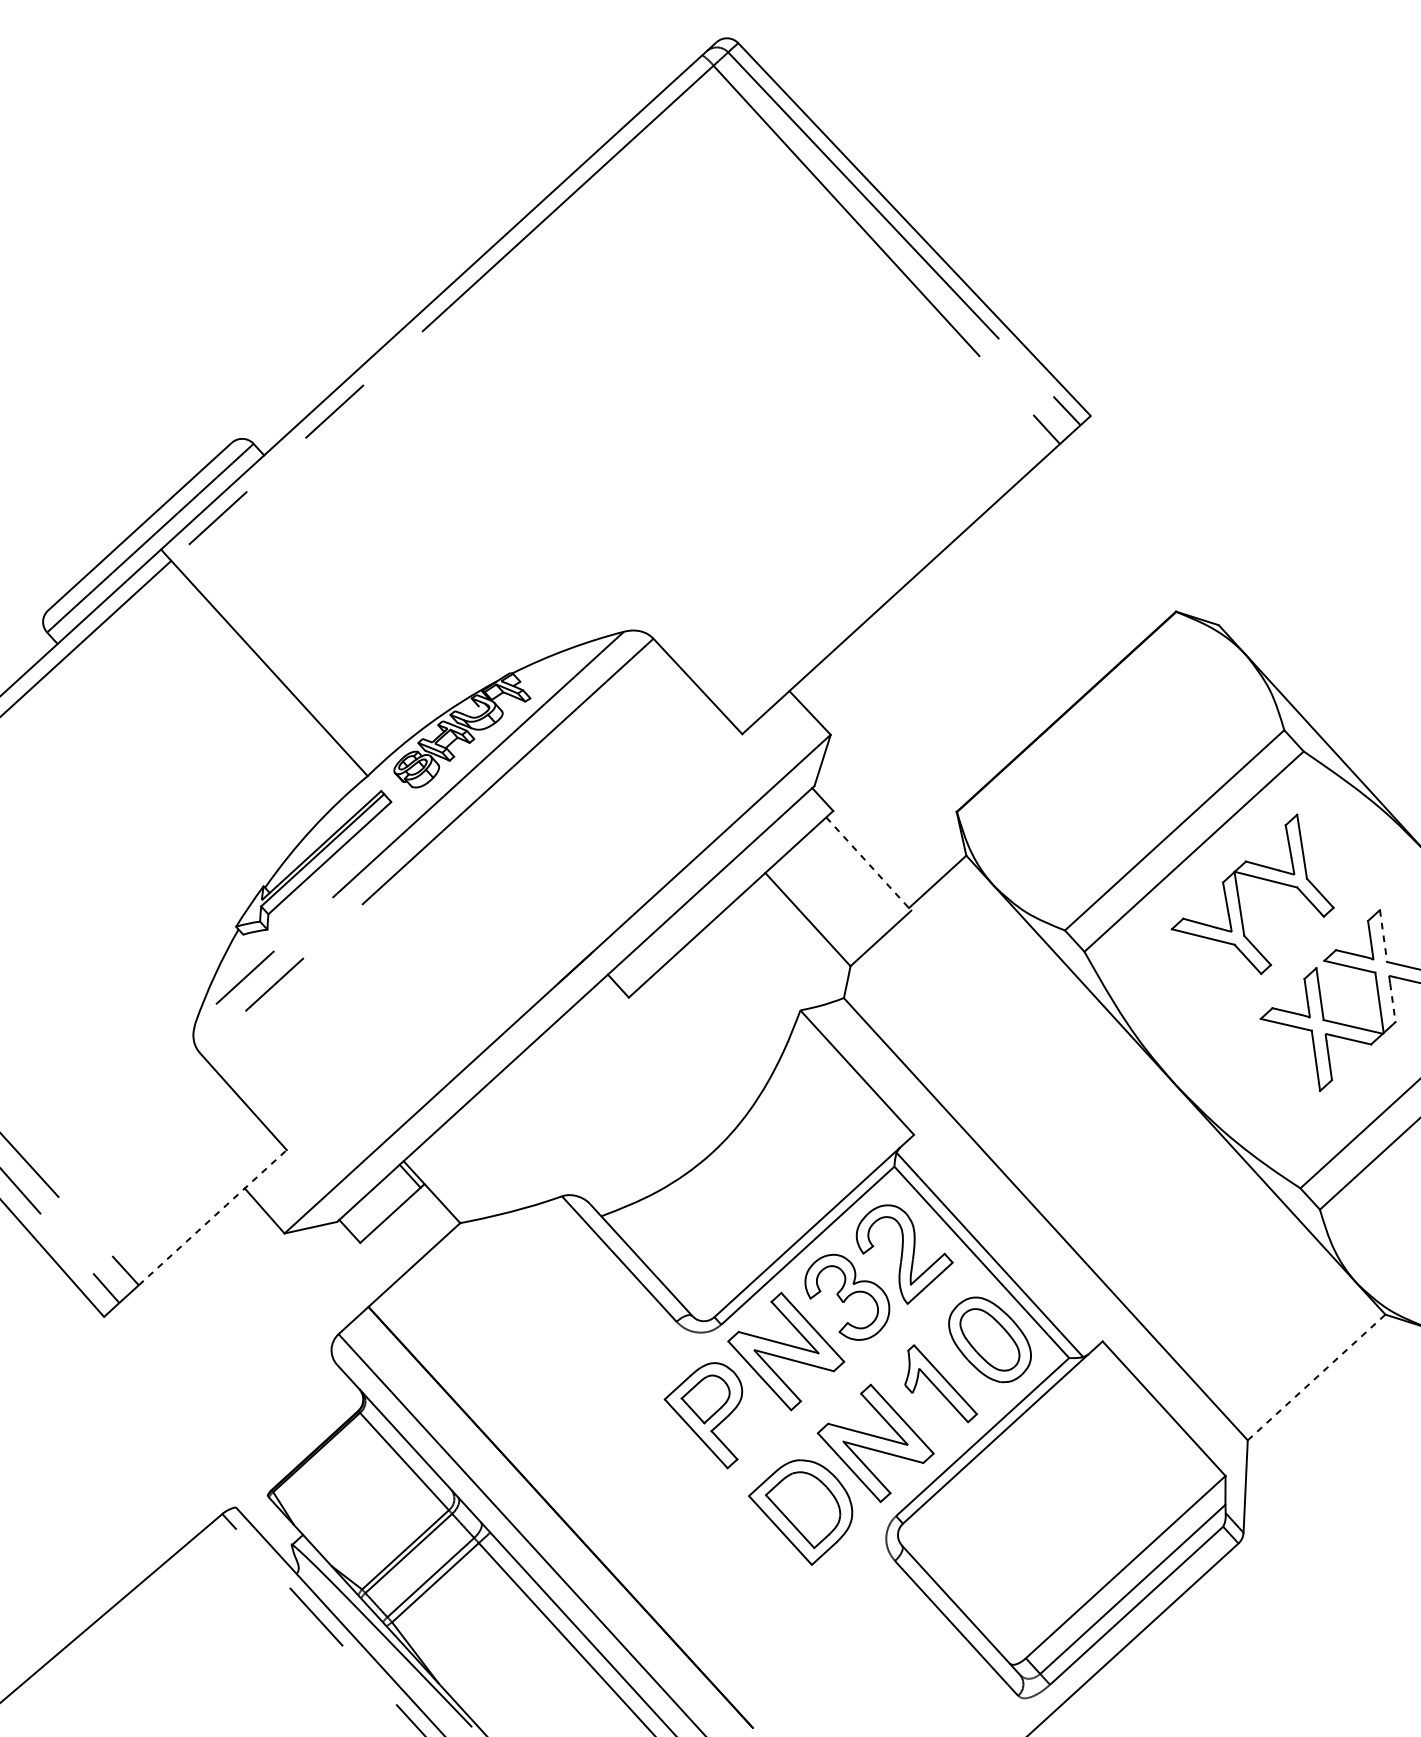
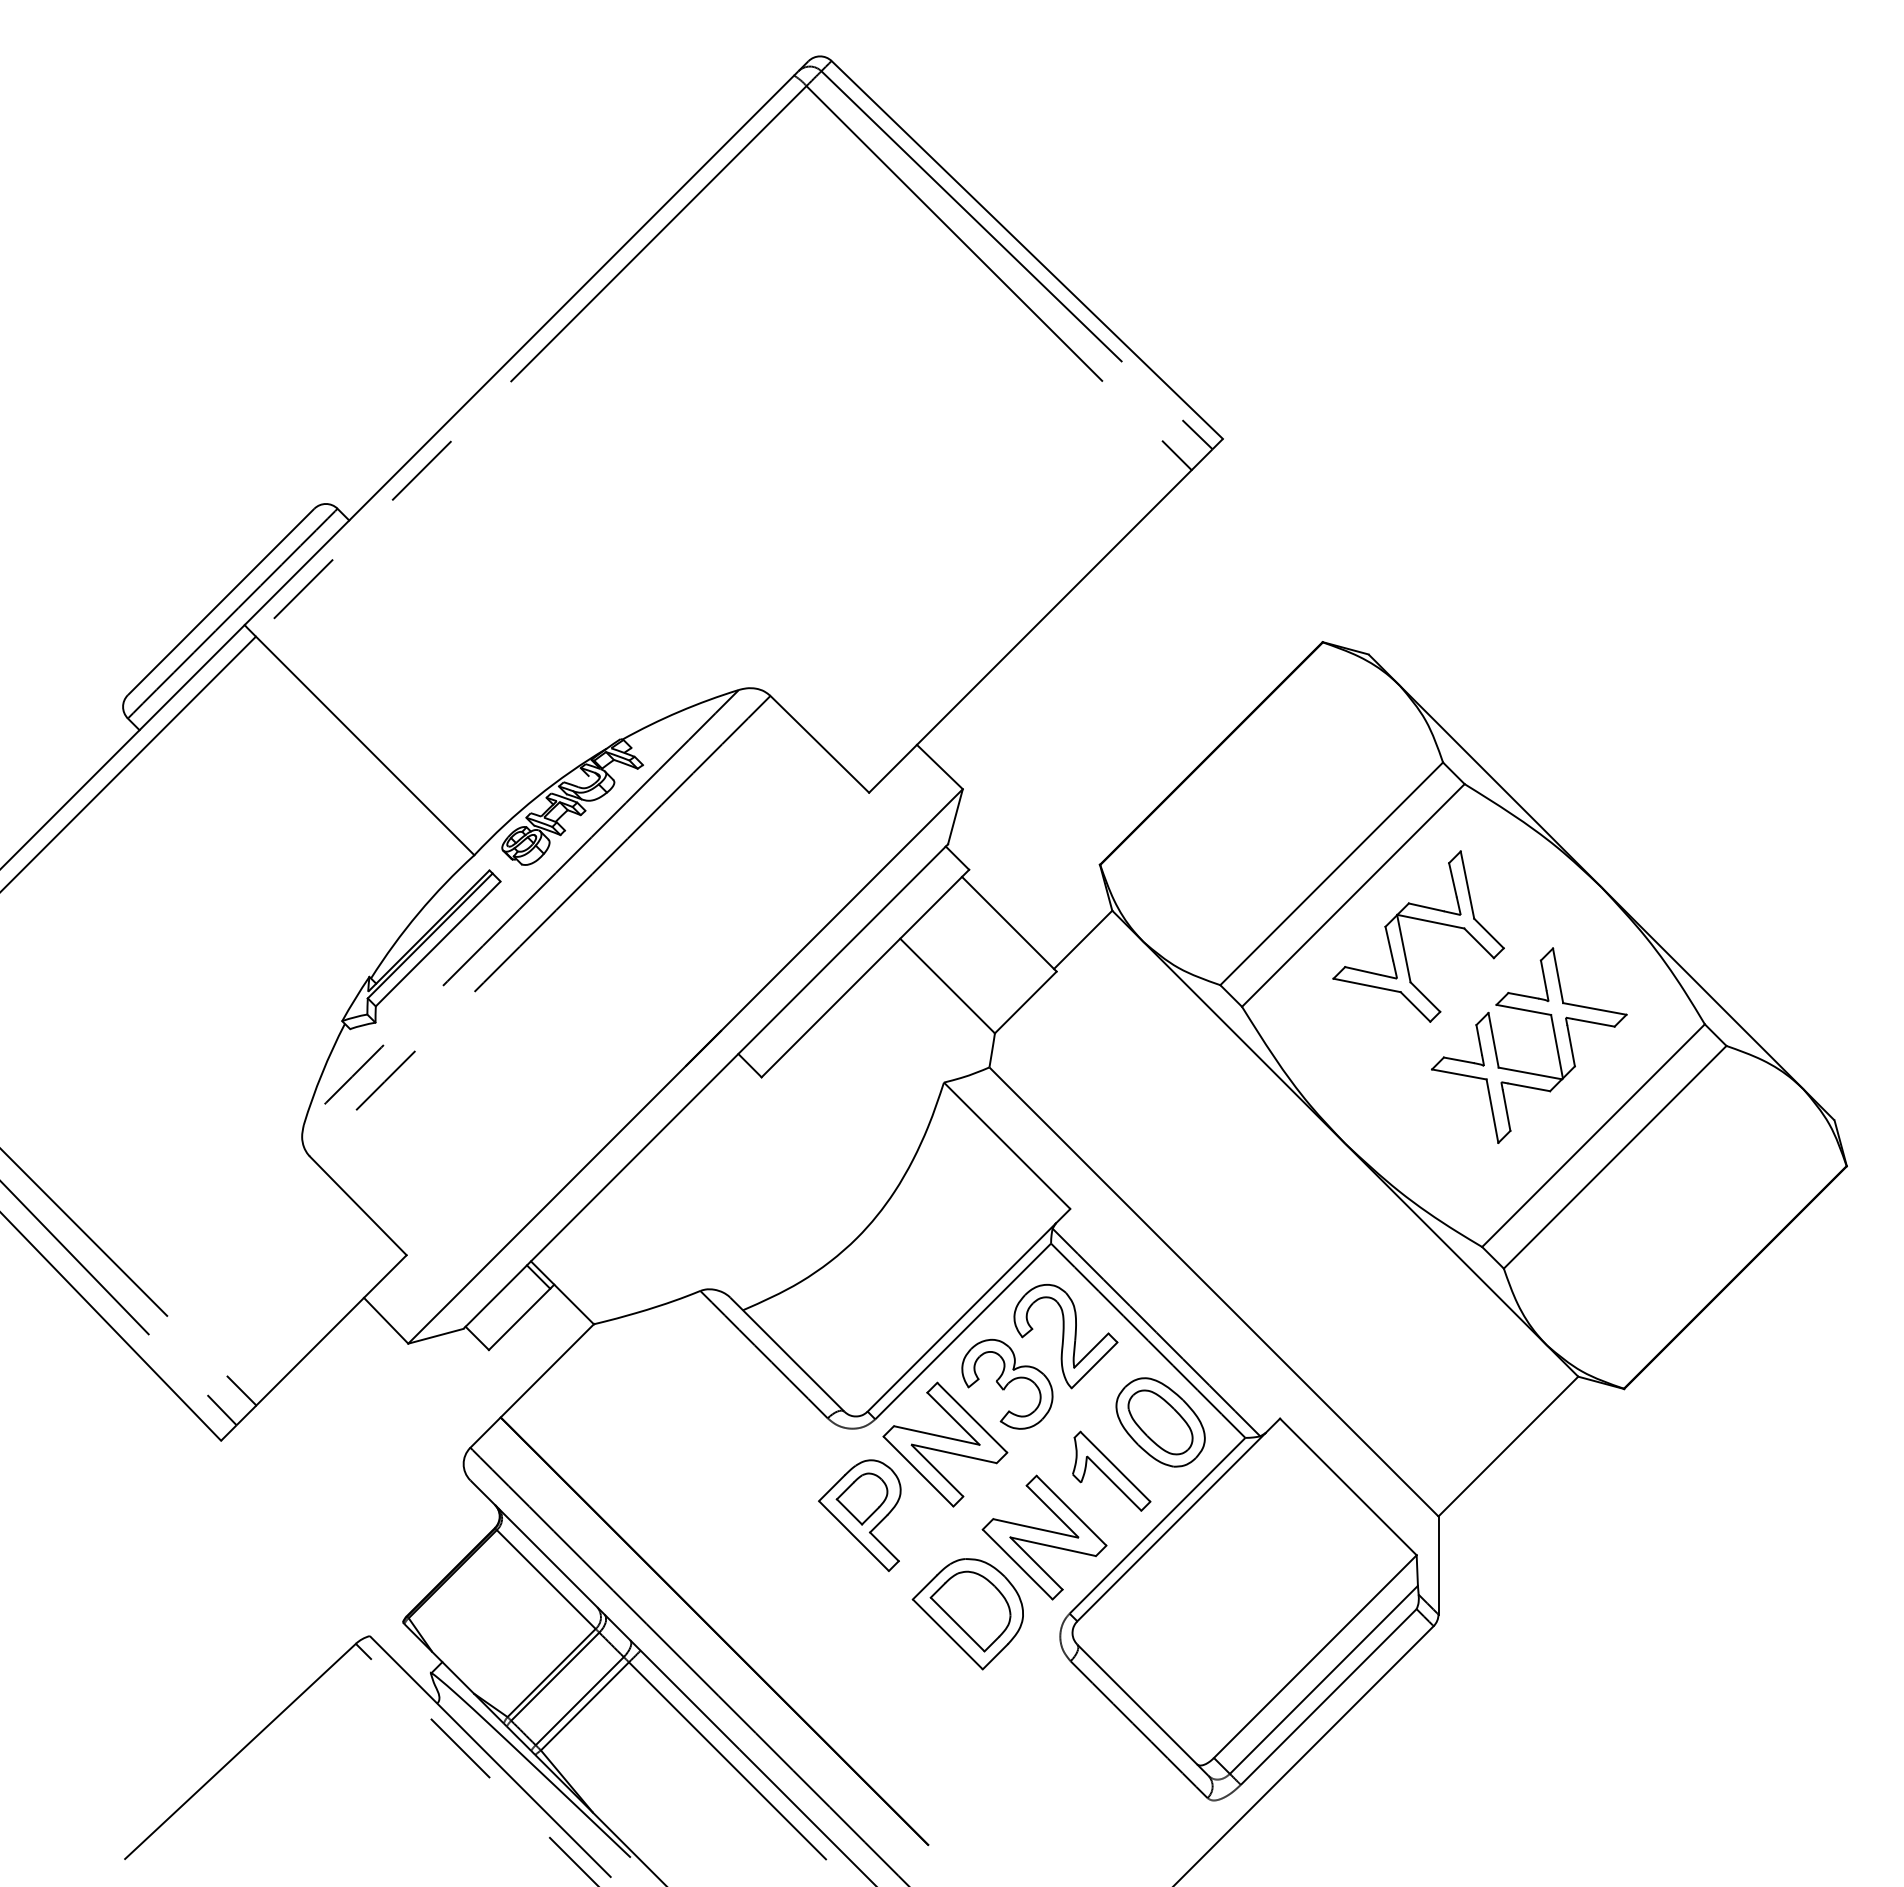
line: (868, 864) -> (1009, 924), dashed -> solid
line: (1383, 935) -> (1558, 975), dashed -> solid
line: (1393, 1003) -> (1571, 1046), dashed -> solid
line: (212, 1217) -> (331, 1330), dashed -> solid
line: (1316, 1377) -> (1508, 1446), dashed -> solid

